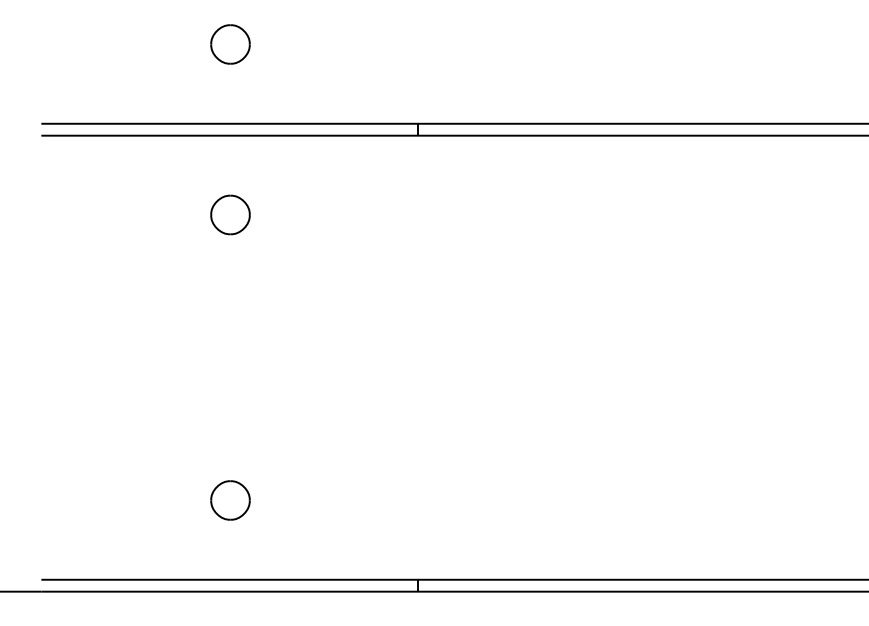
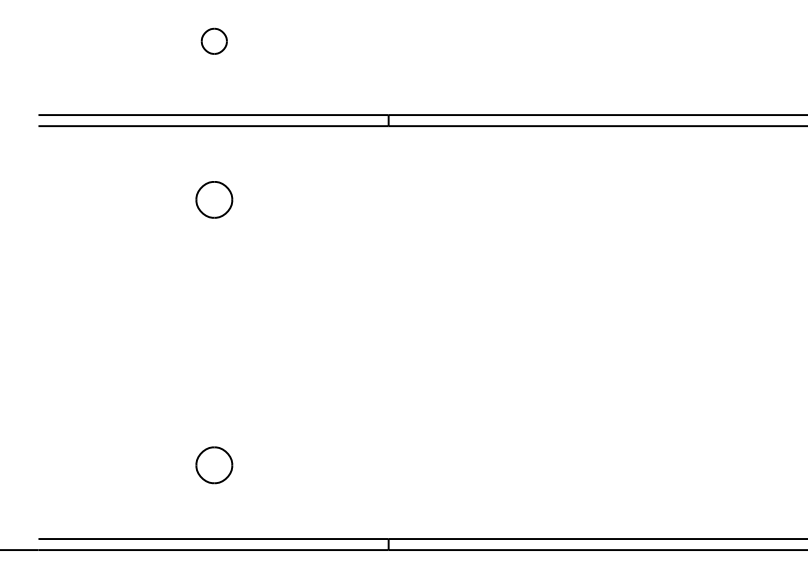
part: (230, 44) -> (214, 41), size x0.7

